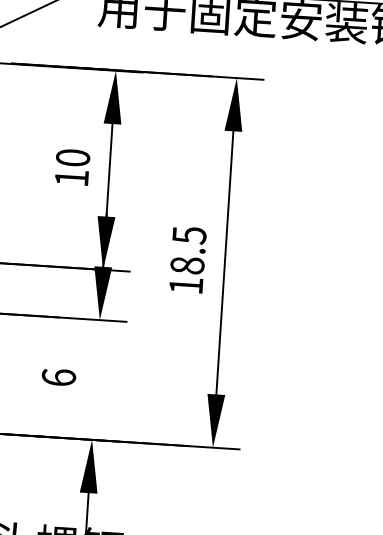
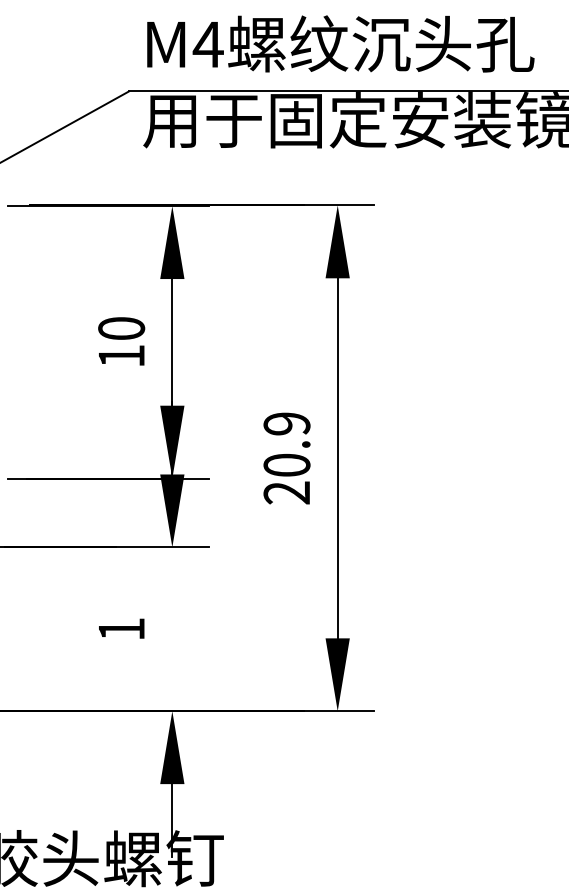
text: (187, 260) -> (286, 458), 18.5 -> 20.9
text: (58, 377) -> (121, 628), 6 -> 1

